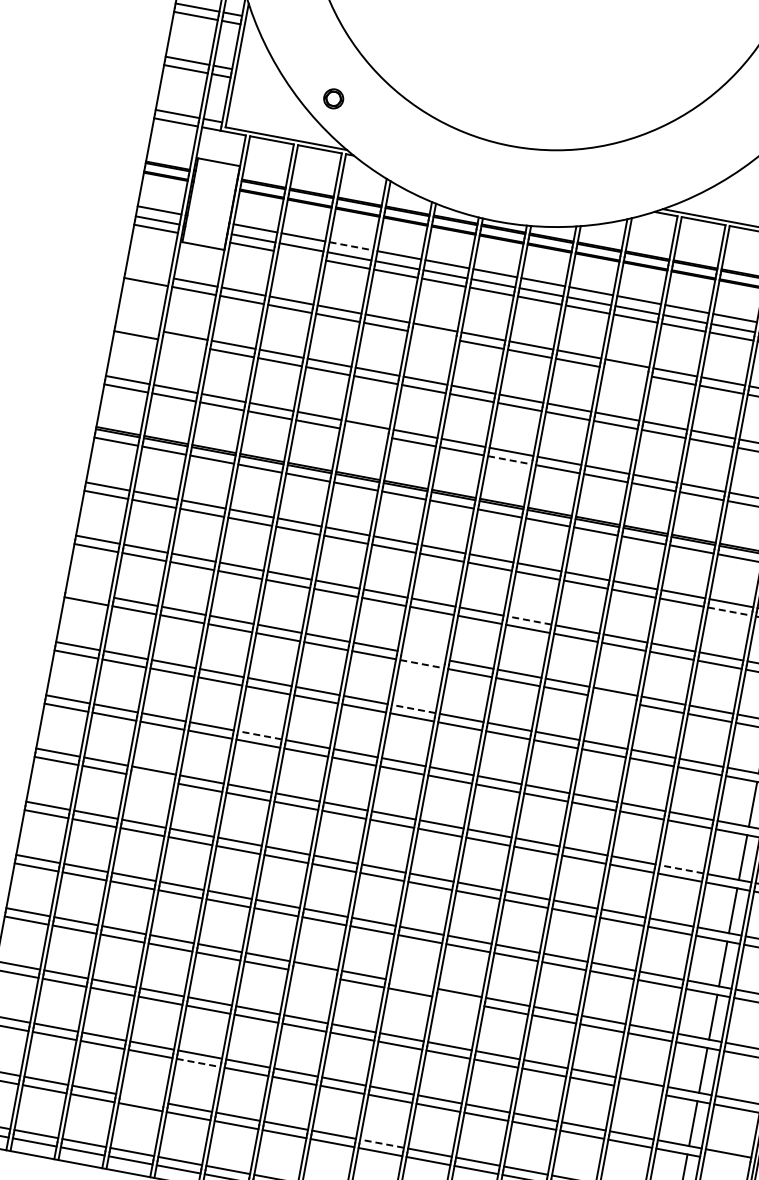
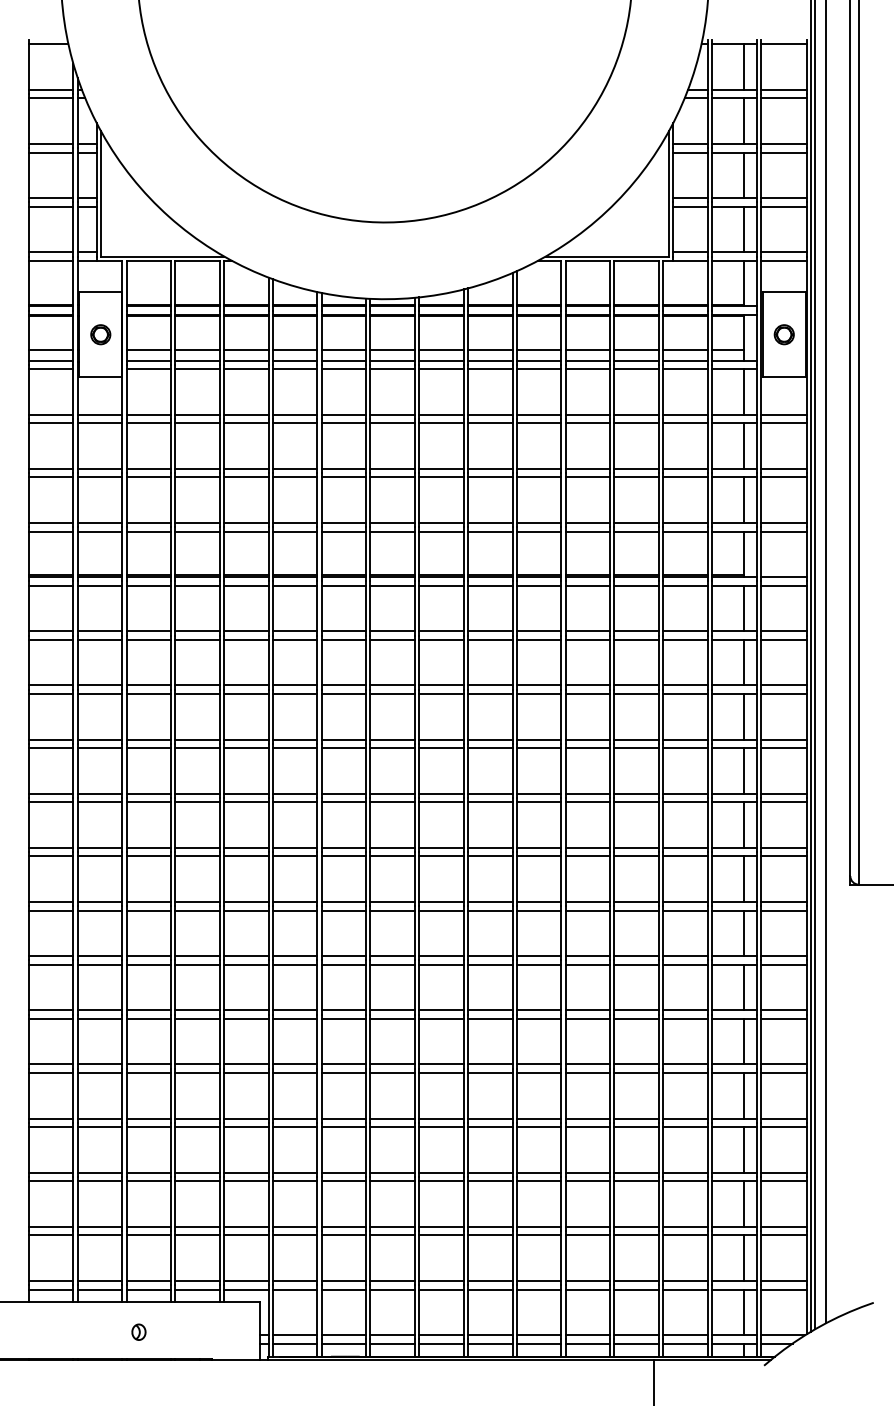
part: (333, 98) -> (100, 334), moved
line: (351, 246) -> (246, 350), dashed -> solid
line: (299, 256) -> (197, 369), added
line: (147, 273) -> (50, 414), added
line: (137, 326) -> (50, 468), added
line: (433, 336) -> (343, 423), added
line: (183, 344) -> (99, 477), added
line: (625, 371) -> (538, 423), added
line: (365, 433) -> (294, 531), added
line: (510, 460) -> (442, 531), dashed -> solid
line: (87, 592) -> (50, 739), added
line: (730, 611) -> (686, 639), dashed -> solid
line: (528, 620) -> (489, 685), dashed -> solid
line: (423, 655) -> (392, 739), added
line: (422, 664) -> (393, 748), dashed -> solid
line: (613, 700) -> (587, 748), added
line: (413, 708) -> (392, 793), dashed -> solid
line: (259, 734) -> (245, 847), dashed -> solid
line: (152, 778) -> (148, 910), added
line: (681, 869) -> (685, 902), dashed -> solid
line: (314, 973) -> (343, 1072), added
line: (411, 984) -> (441, 1064), added
line: (458, 1000) -> (490, 1072), added
line: (198, 1063) -> (246, 1181), dashed -> solid
line: (640, 1090) -> (685, 1127), added
line: (142, 1098) -> (197, 1226), added
line: (382, 1143) -> (441, 1226), dashed -> solid
line: (726, 1162) -> (783, 1181), added

